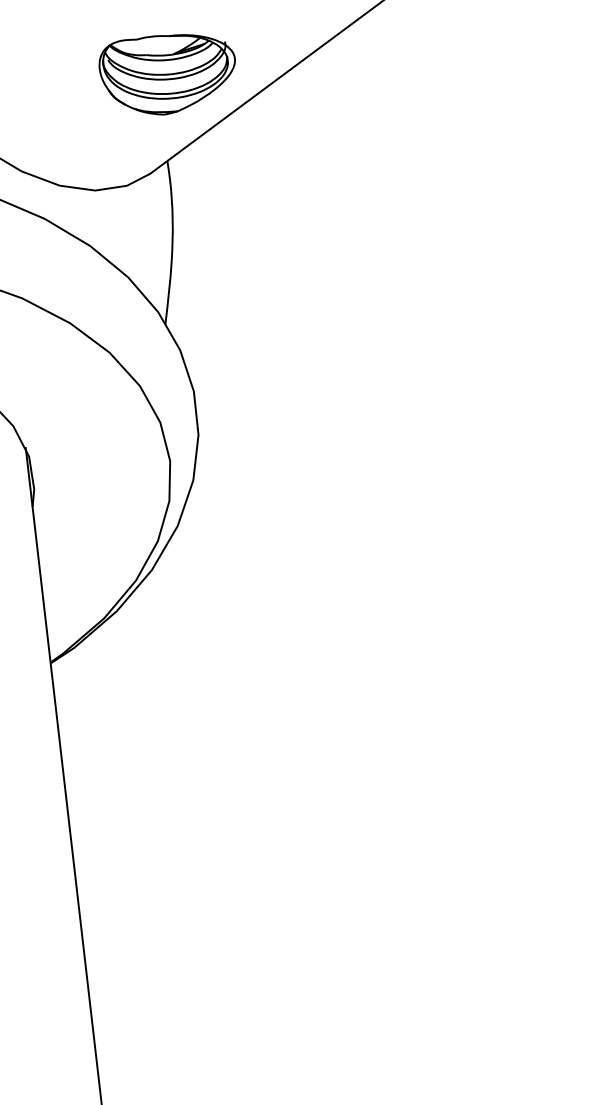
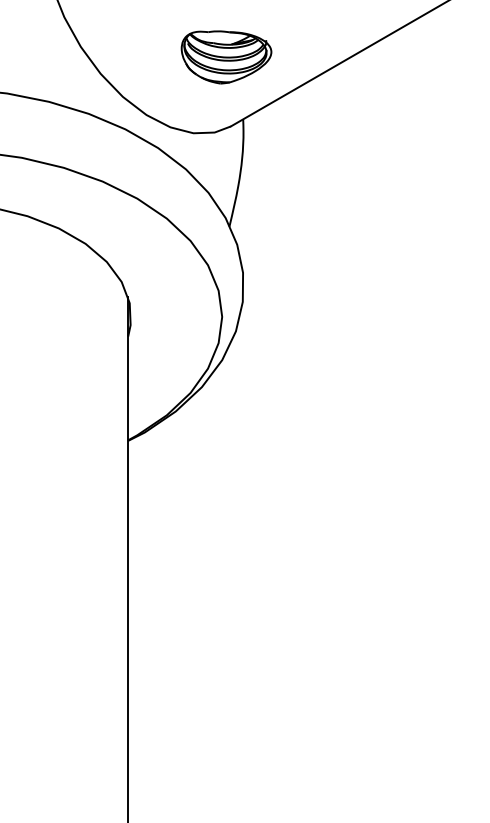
part: (168, 74) -> (226, 57), moved

